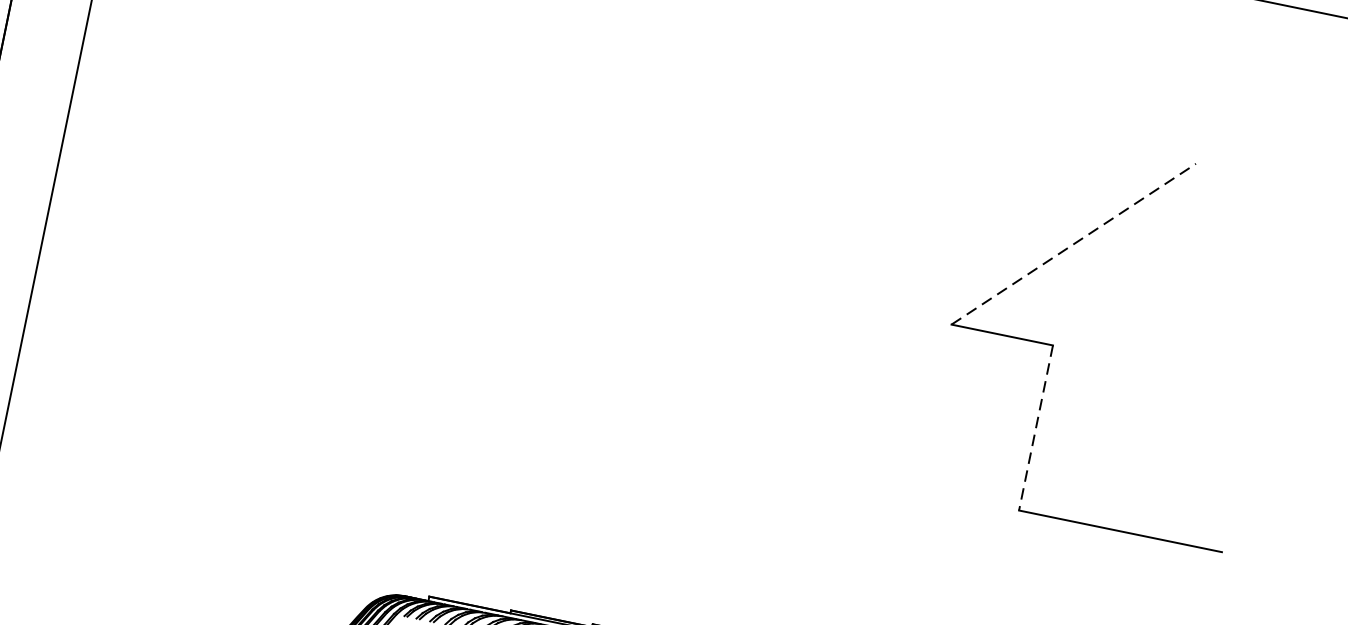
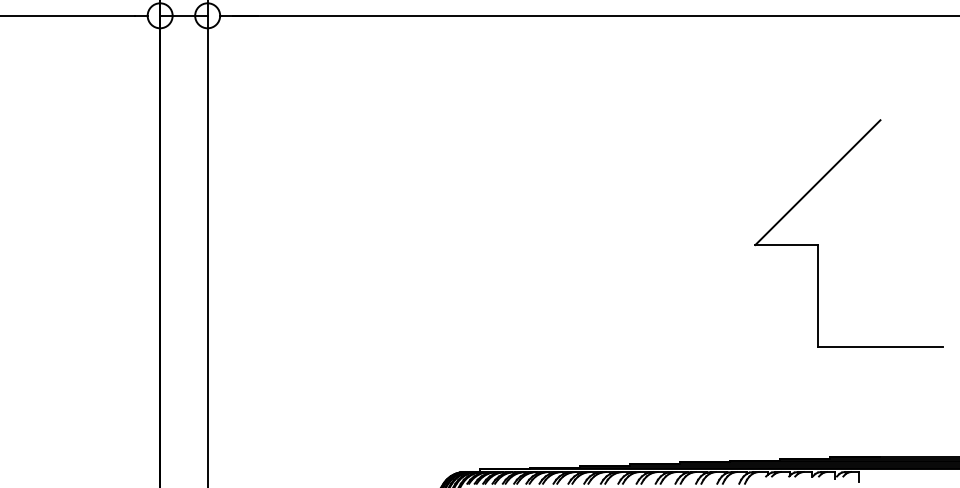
line: (1074, 244) -> (818, 182), dashed -> solid
line: (1035, 427) -> (817, 295), dashed -> solid

